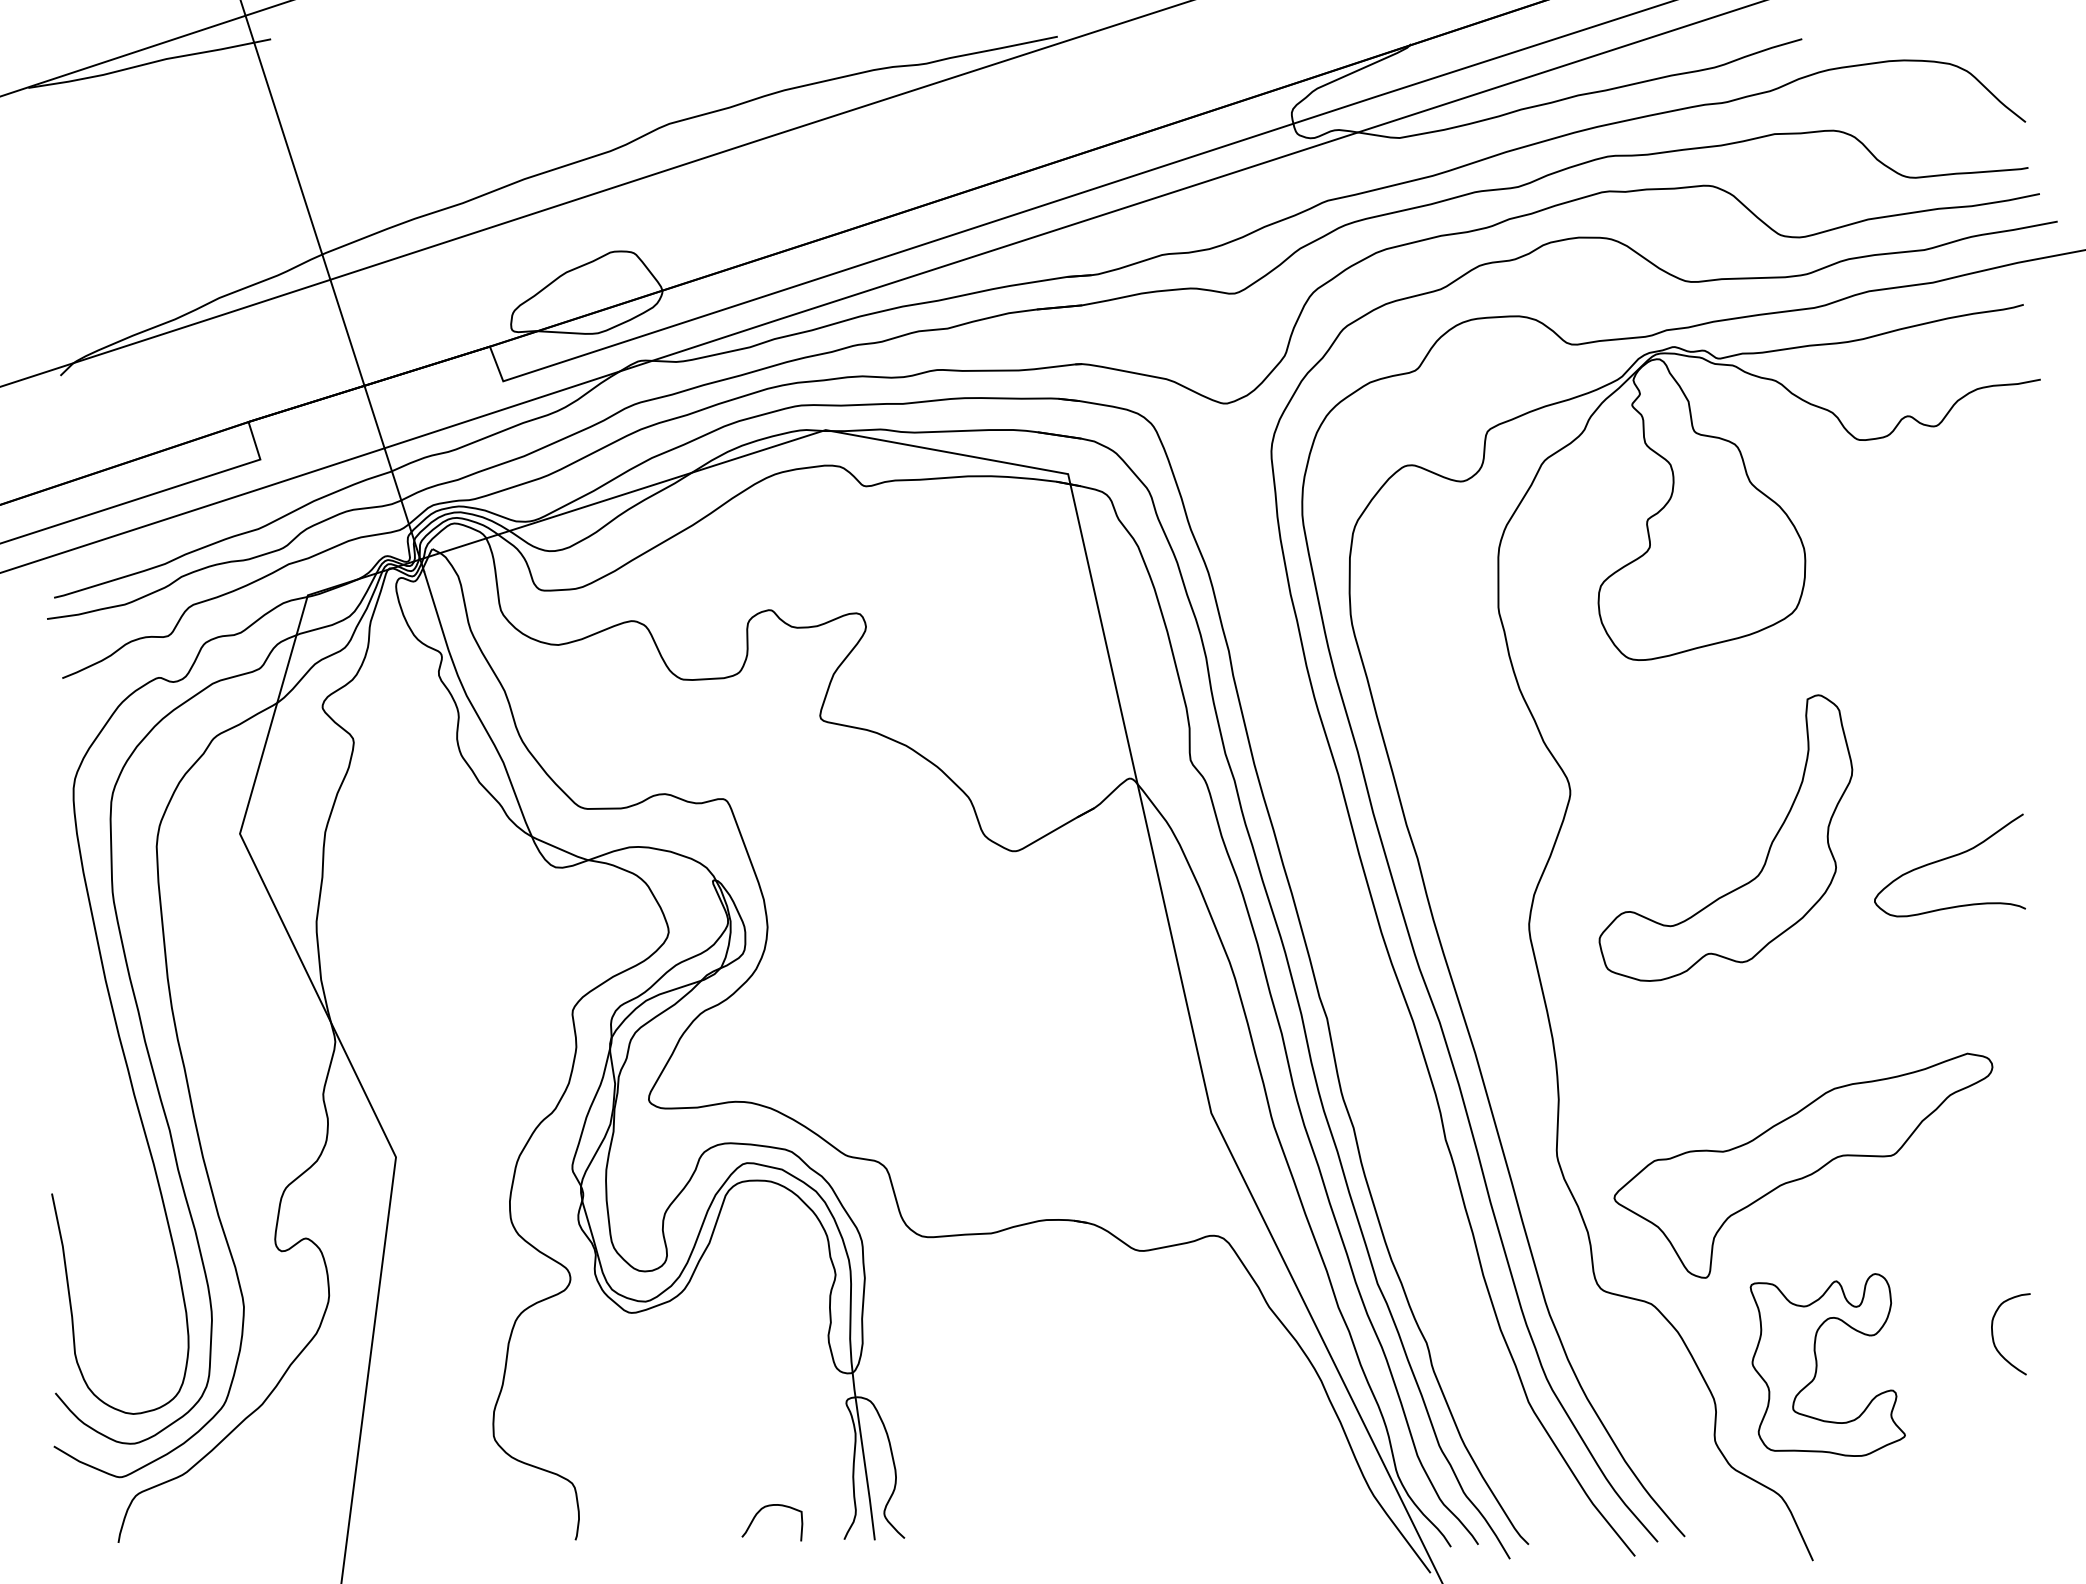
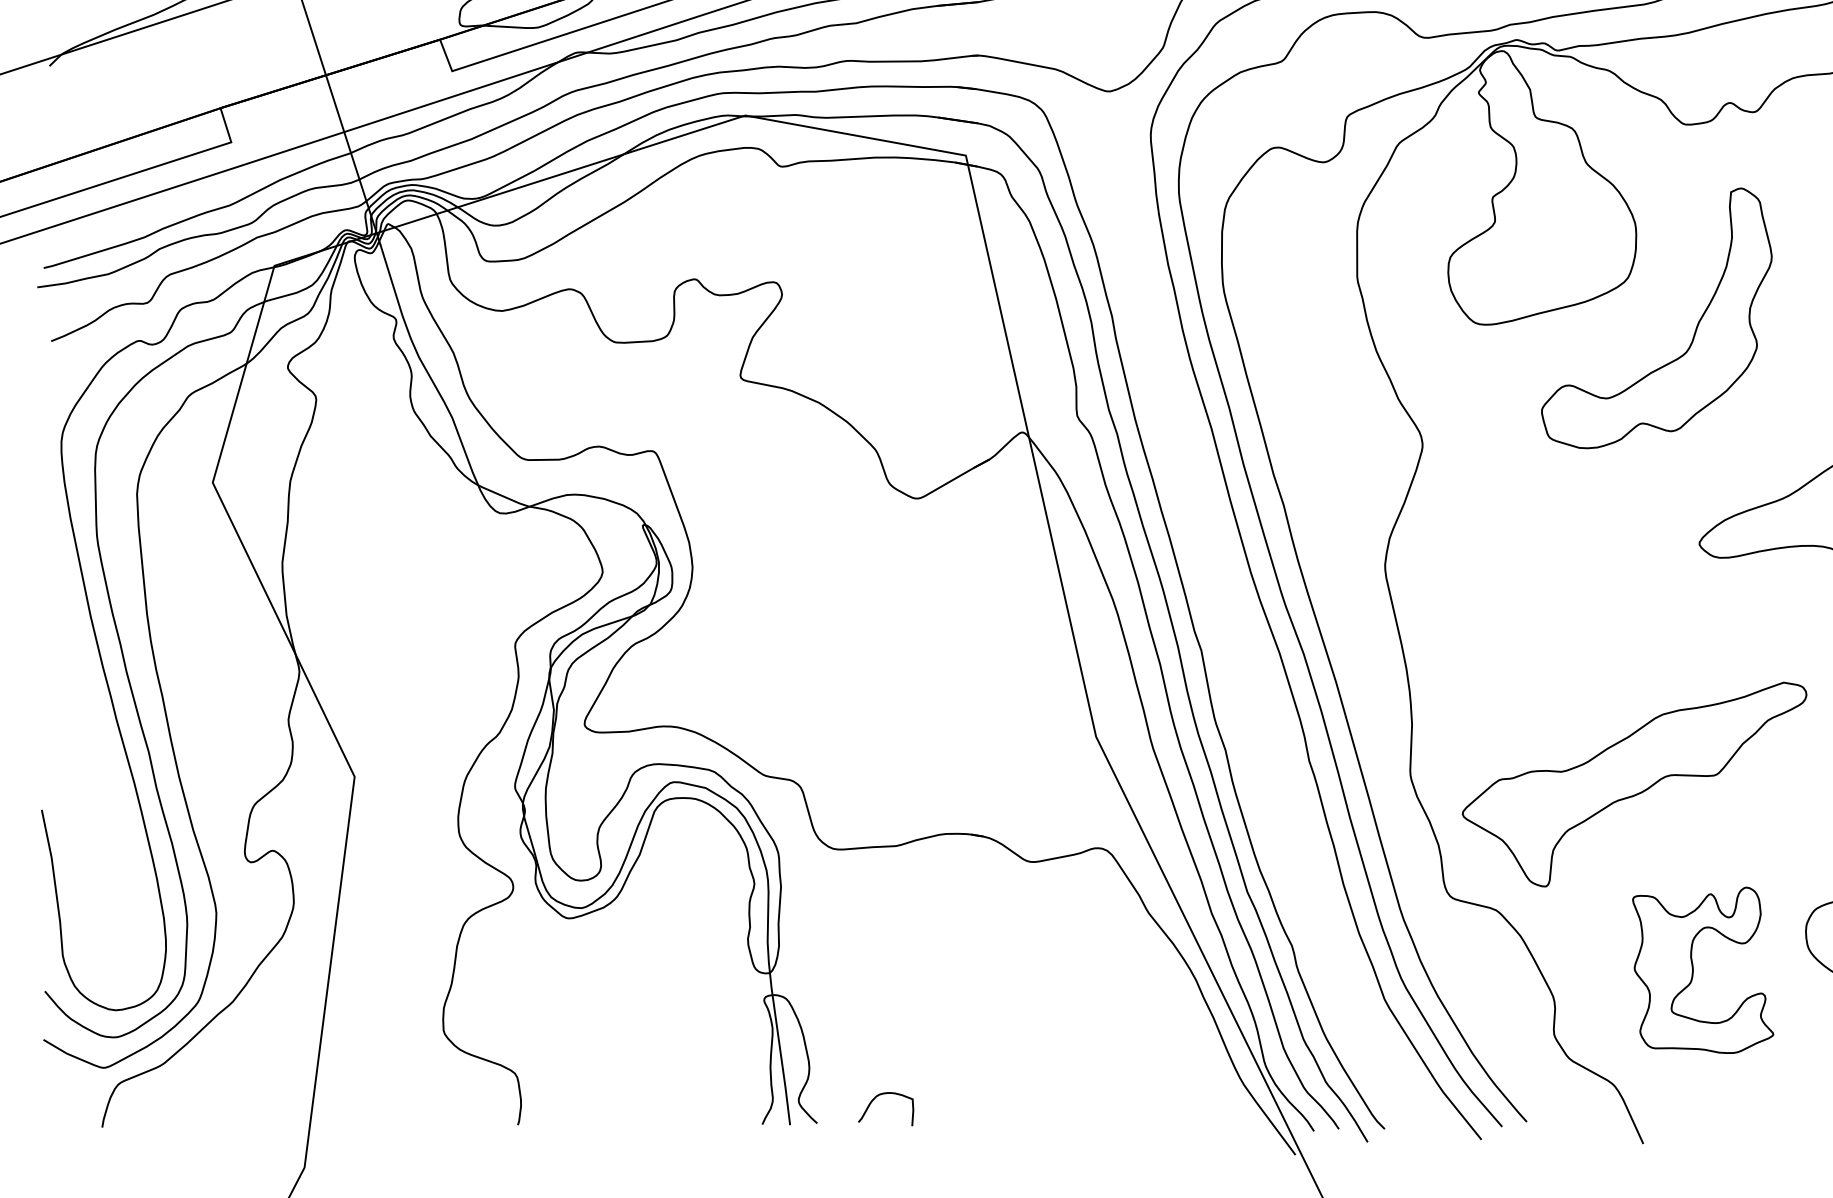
part: (1767, 852) -> (1694, 331), moved
part: (1817, 1364) -> (1693, 969), moved
curve: (771, 1506) -> (885, 1094), moved

